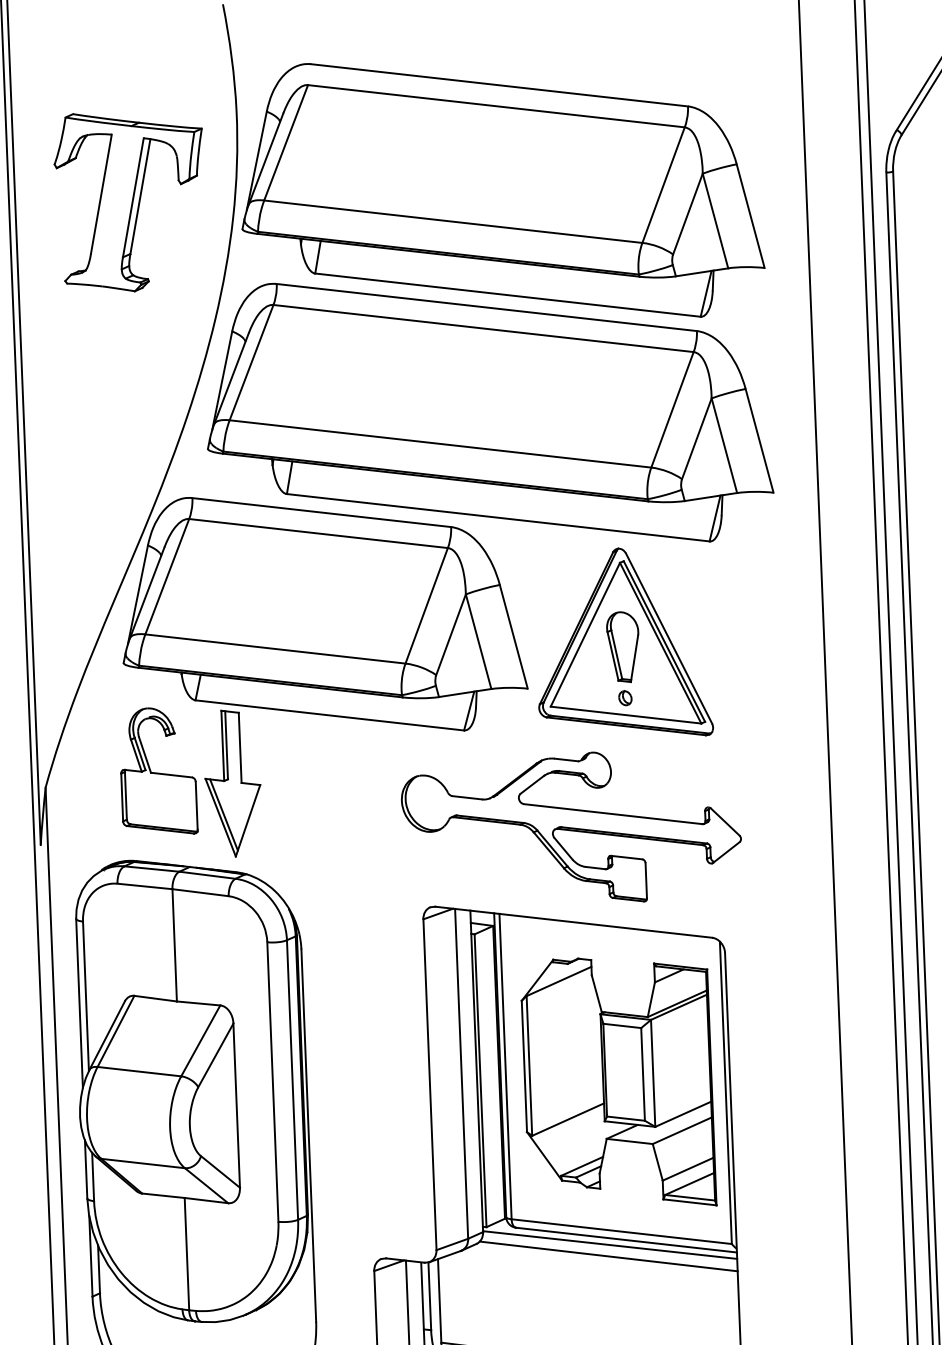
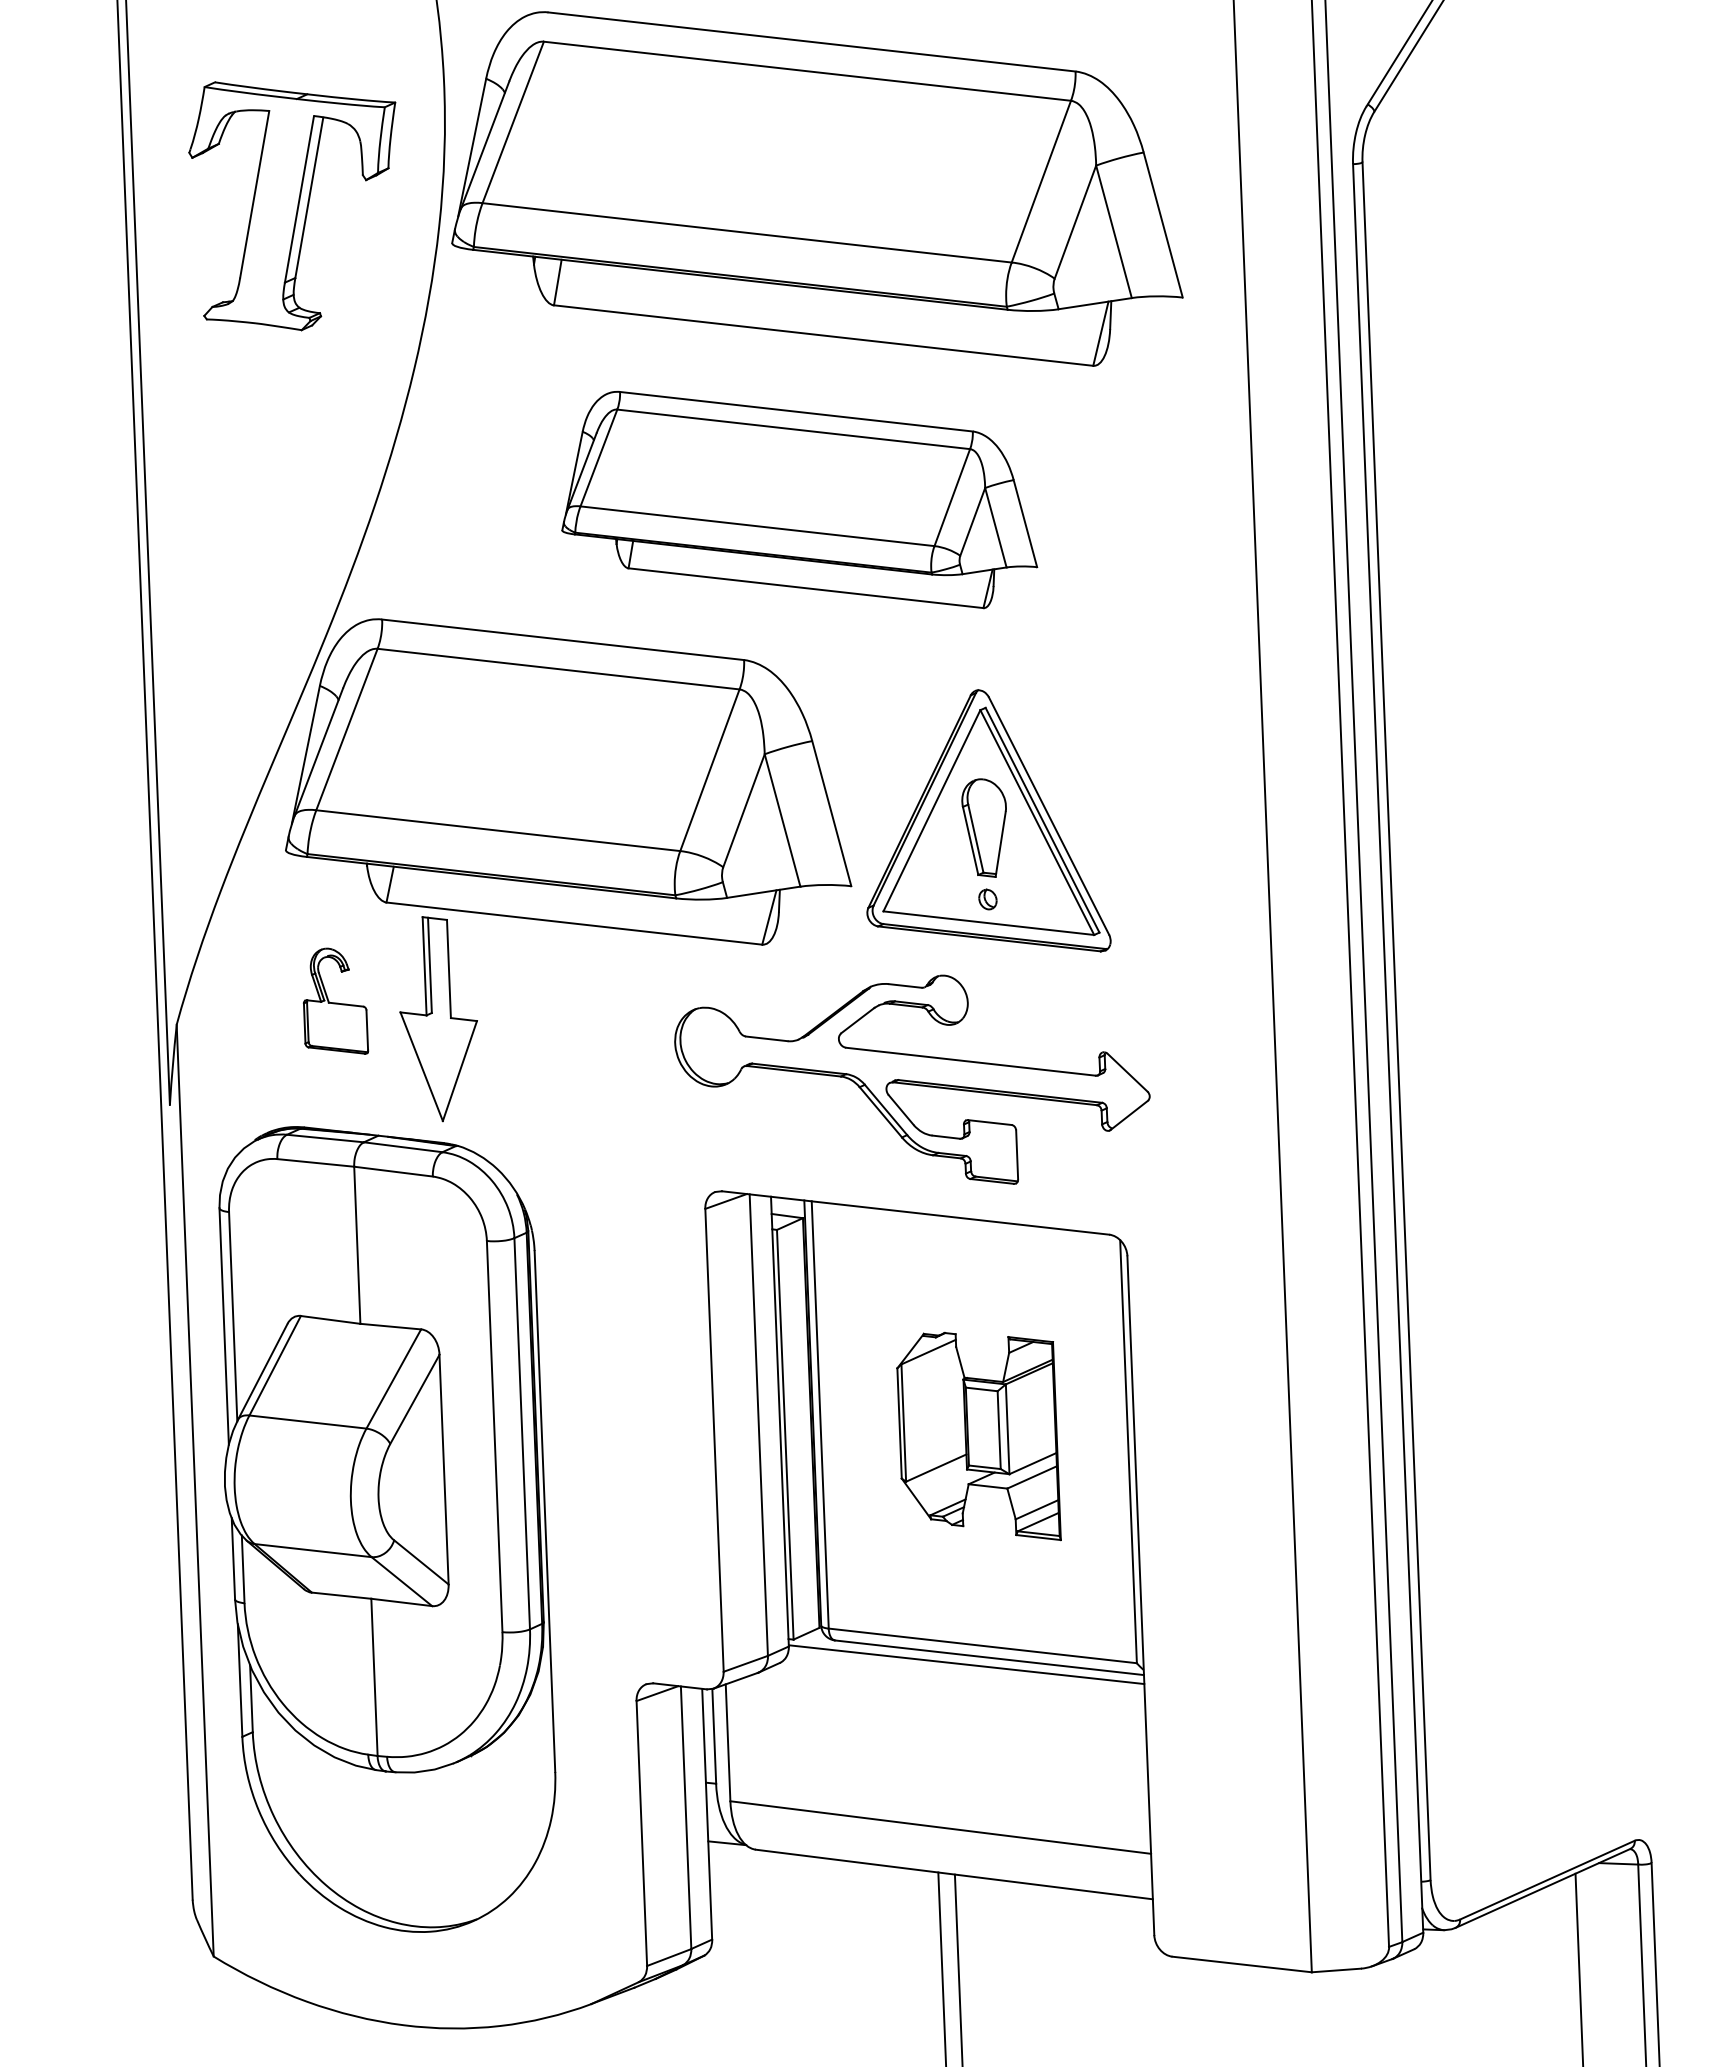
part: (490, 412) -> (799, 499), size x0.6
part: (159, 770) -> (335, 1000), size x0.6
line: (223, 814) -> (425, 1062), removed
part: (618, 1081) -> (978, 1436), size x0.6
line: (608, 1256) -> (964, 1680), removed

